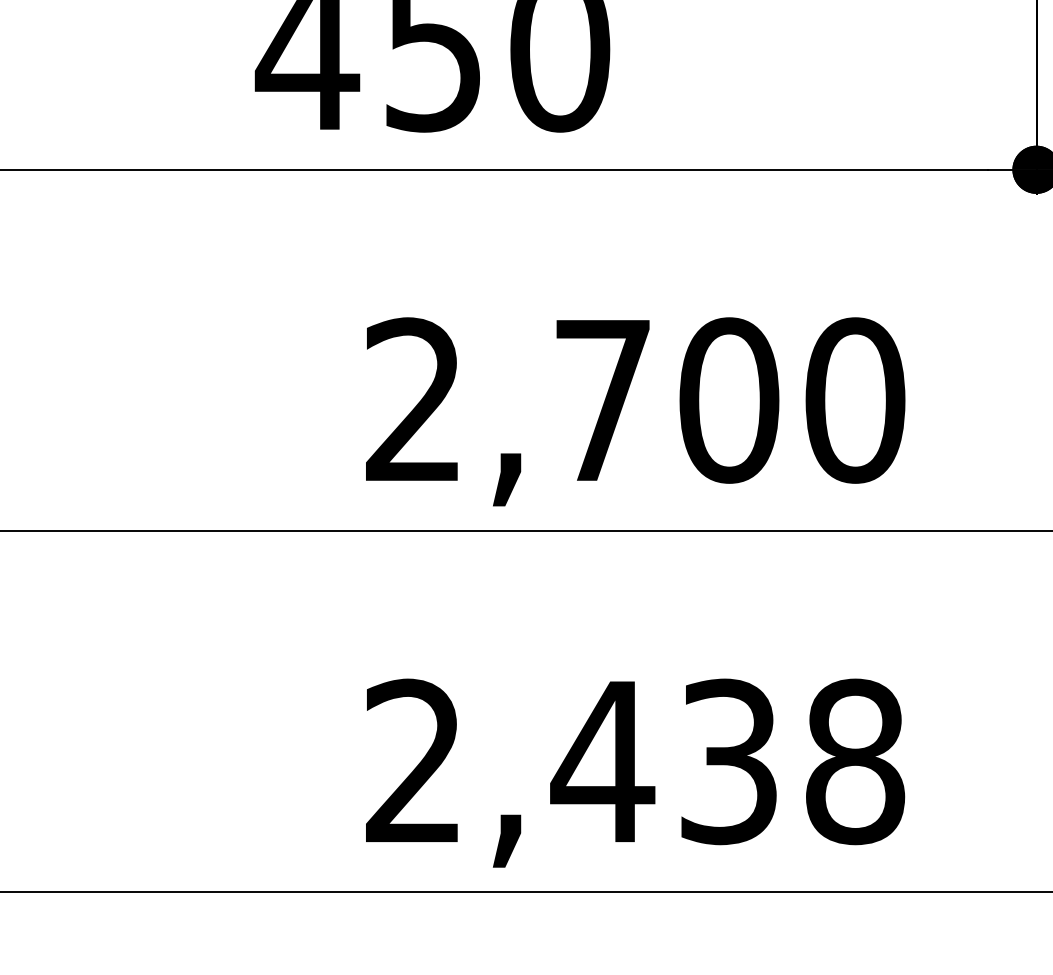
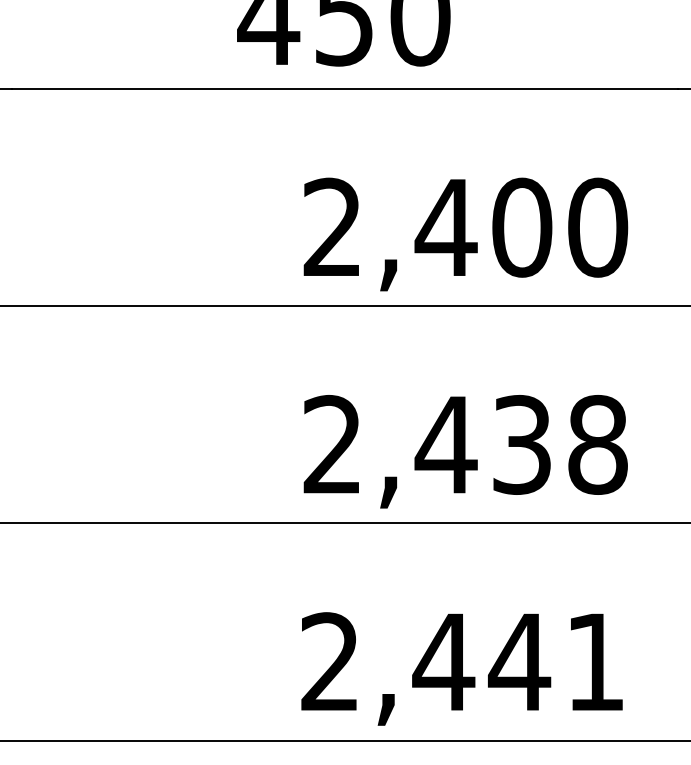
text: (601, 400) -> (445, 227), 2,700 -> 2,400

